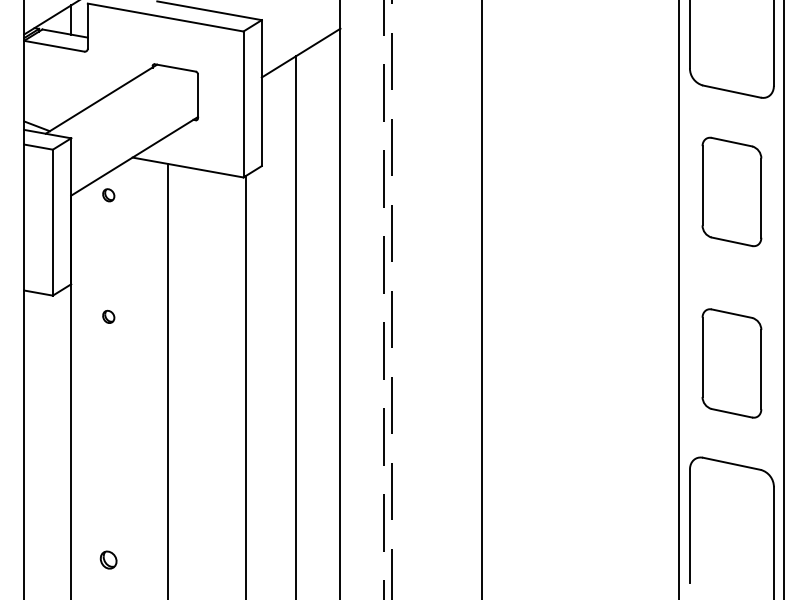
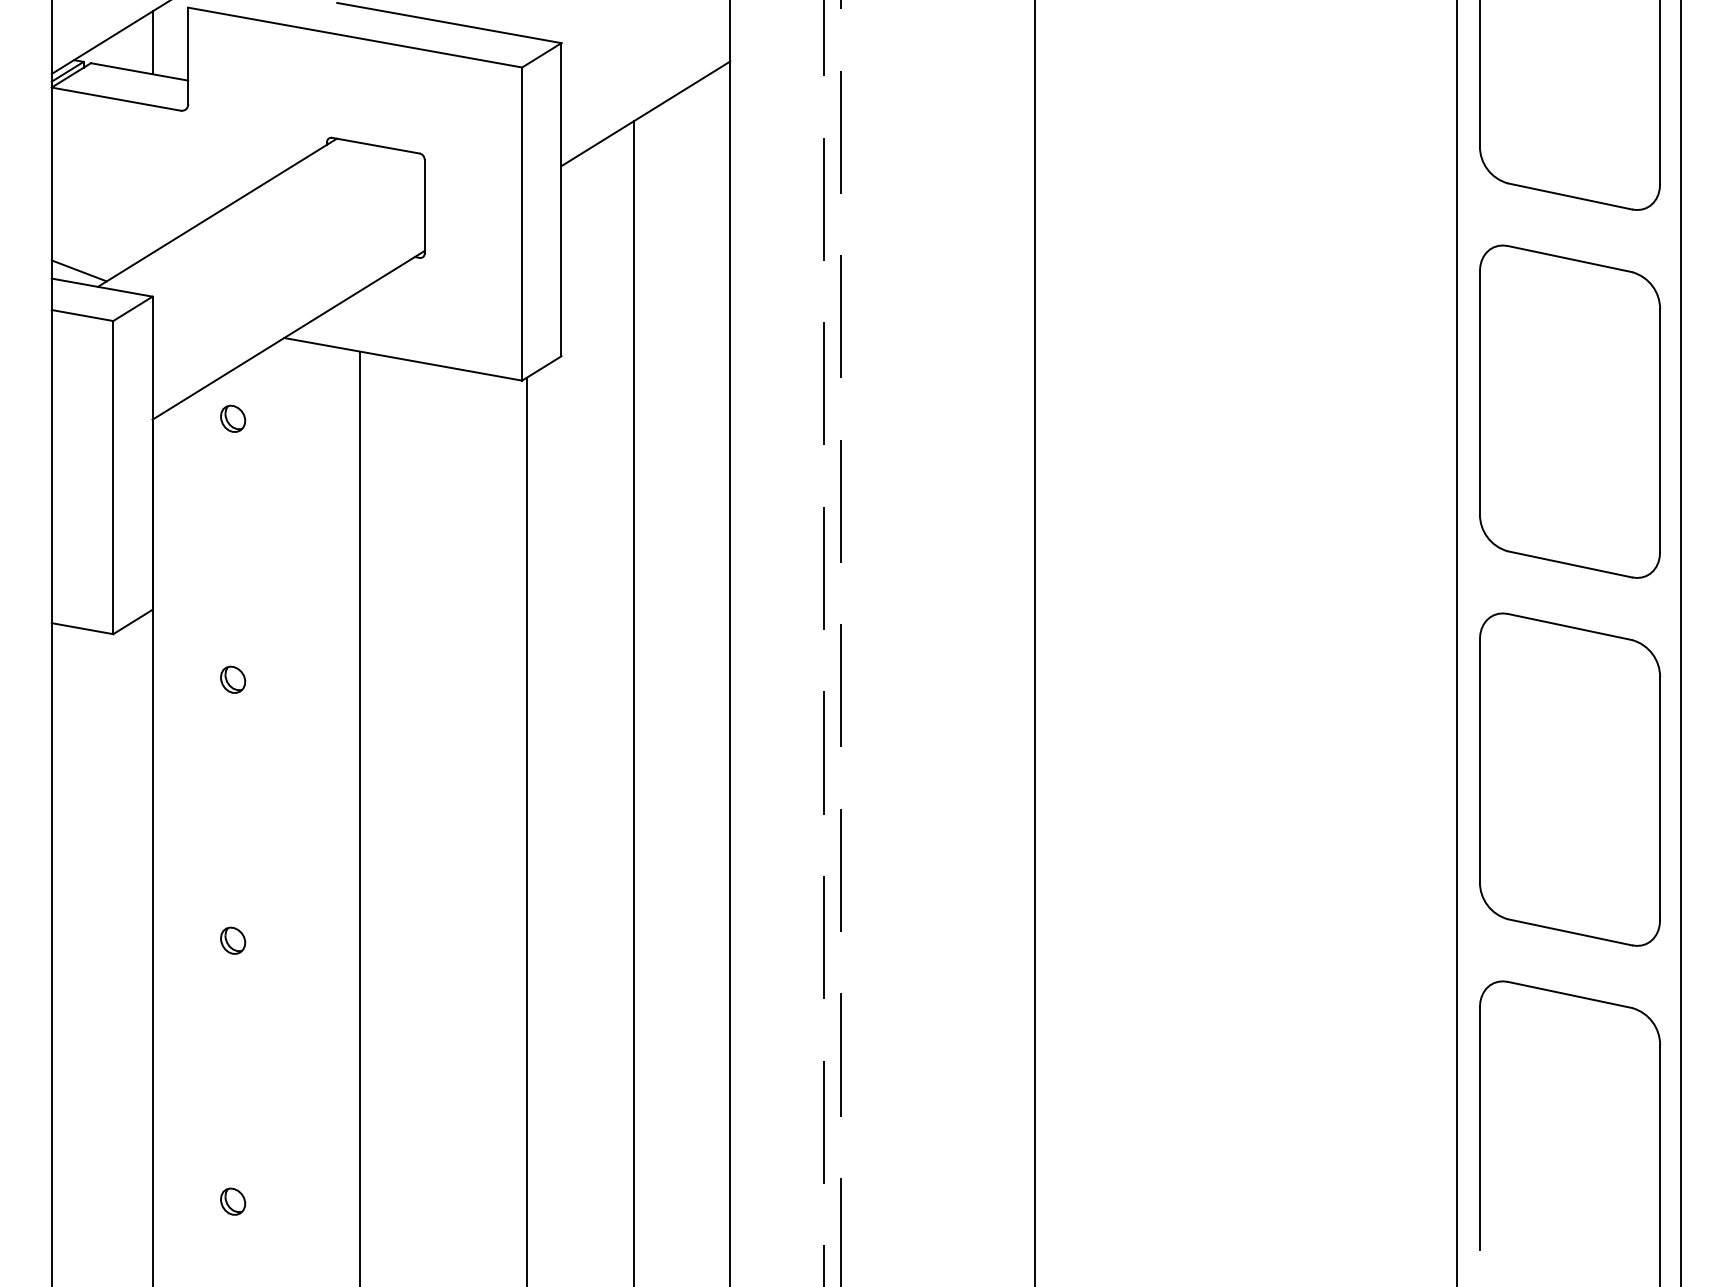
part: (731, 191) -> (1569, 410), size x1.43
part: (731, 363) -> (1569, 779), size x1.43
part: (108, 438) -> (232, 940), added
part: (108, 560) -> (232, 1202), size x0.71

